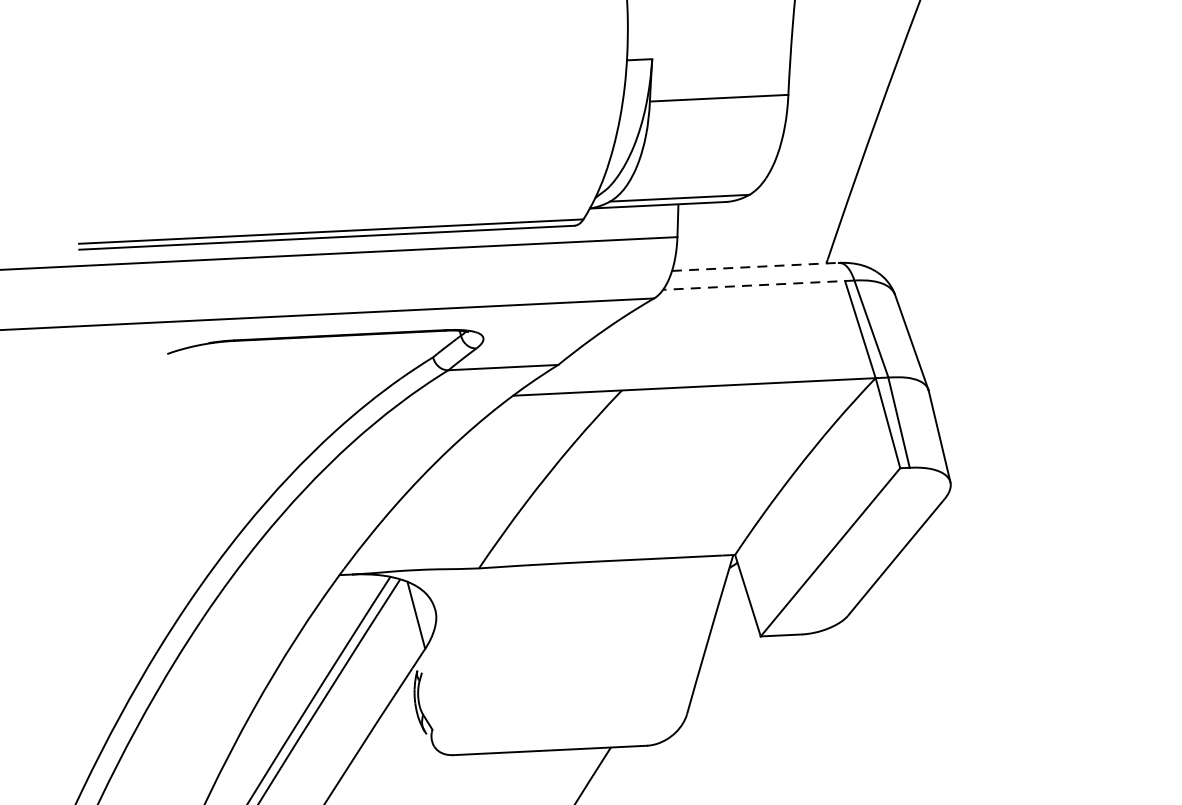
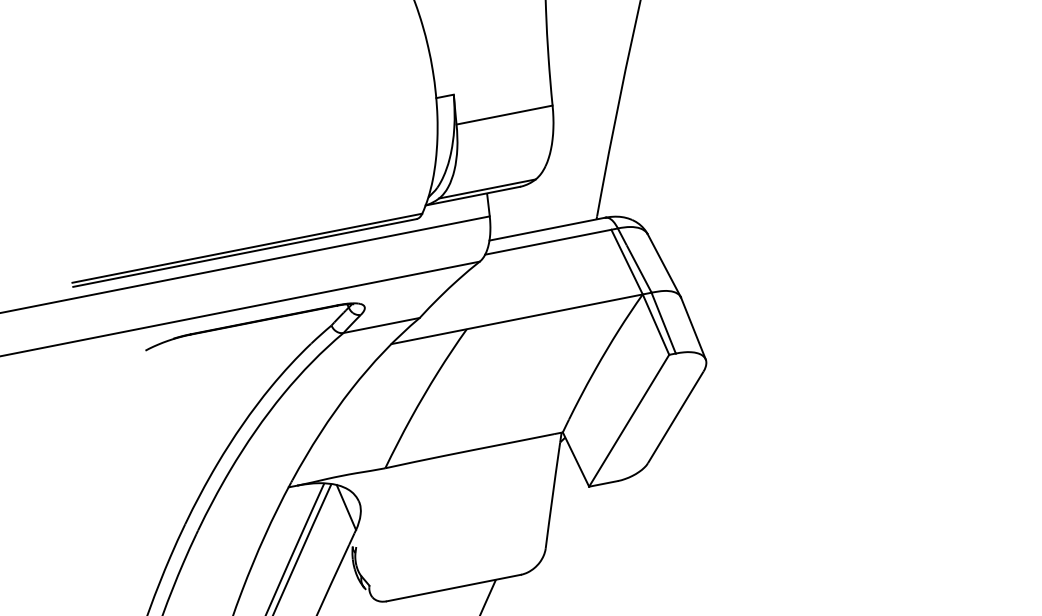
line: (755, 267) -> (547, 229), dashed -> solid
line: (758, 285) -> (551, 241), dashed -> solid

